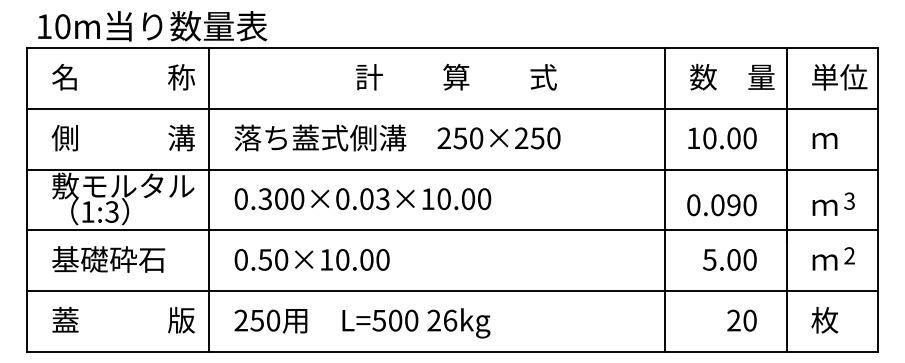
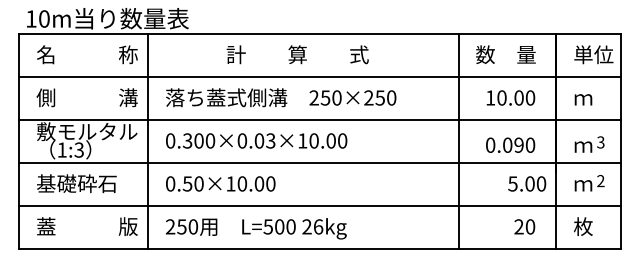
text: (456, 76) -> (297, 54), moved
text: (731, 76) -> (505, 54), moved
line: (665, 199) -> (459, 141), moved
text: (730, 259) -> (527, 183), moved

